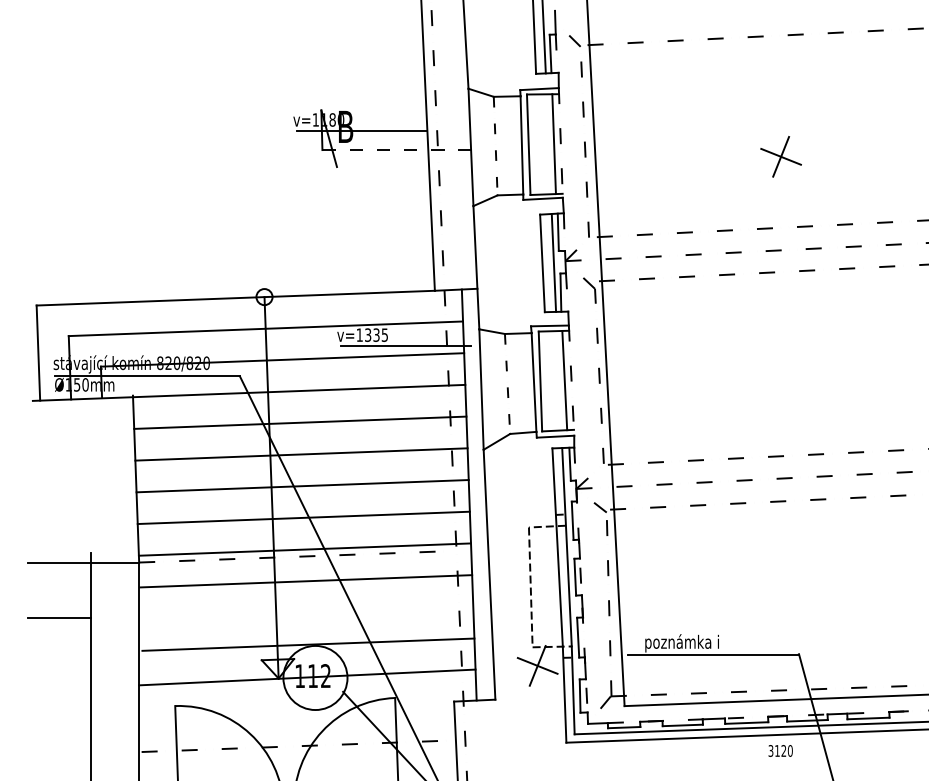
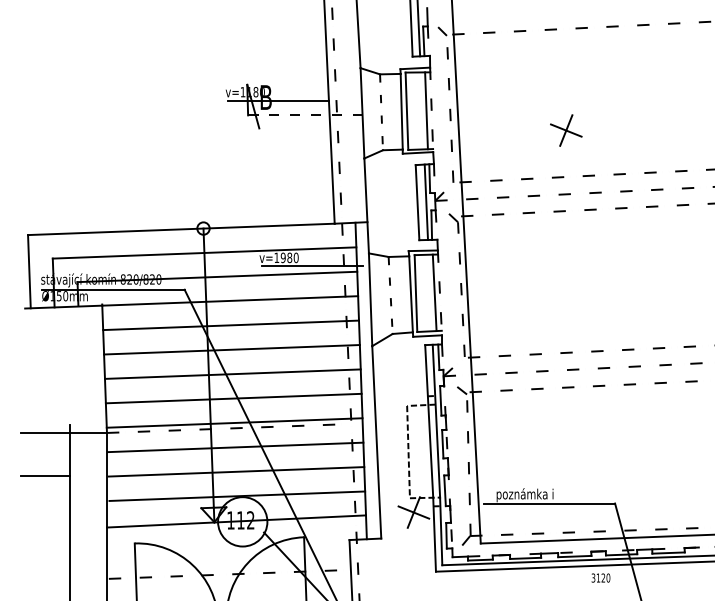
part: (781, 156) -> (566, 130), moved
text: (376, 334) -> (289, 257), v=1335 -> v=1980
line: (307, 612) -> (236, 471), added

